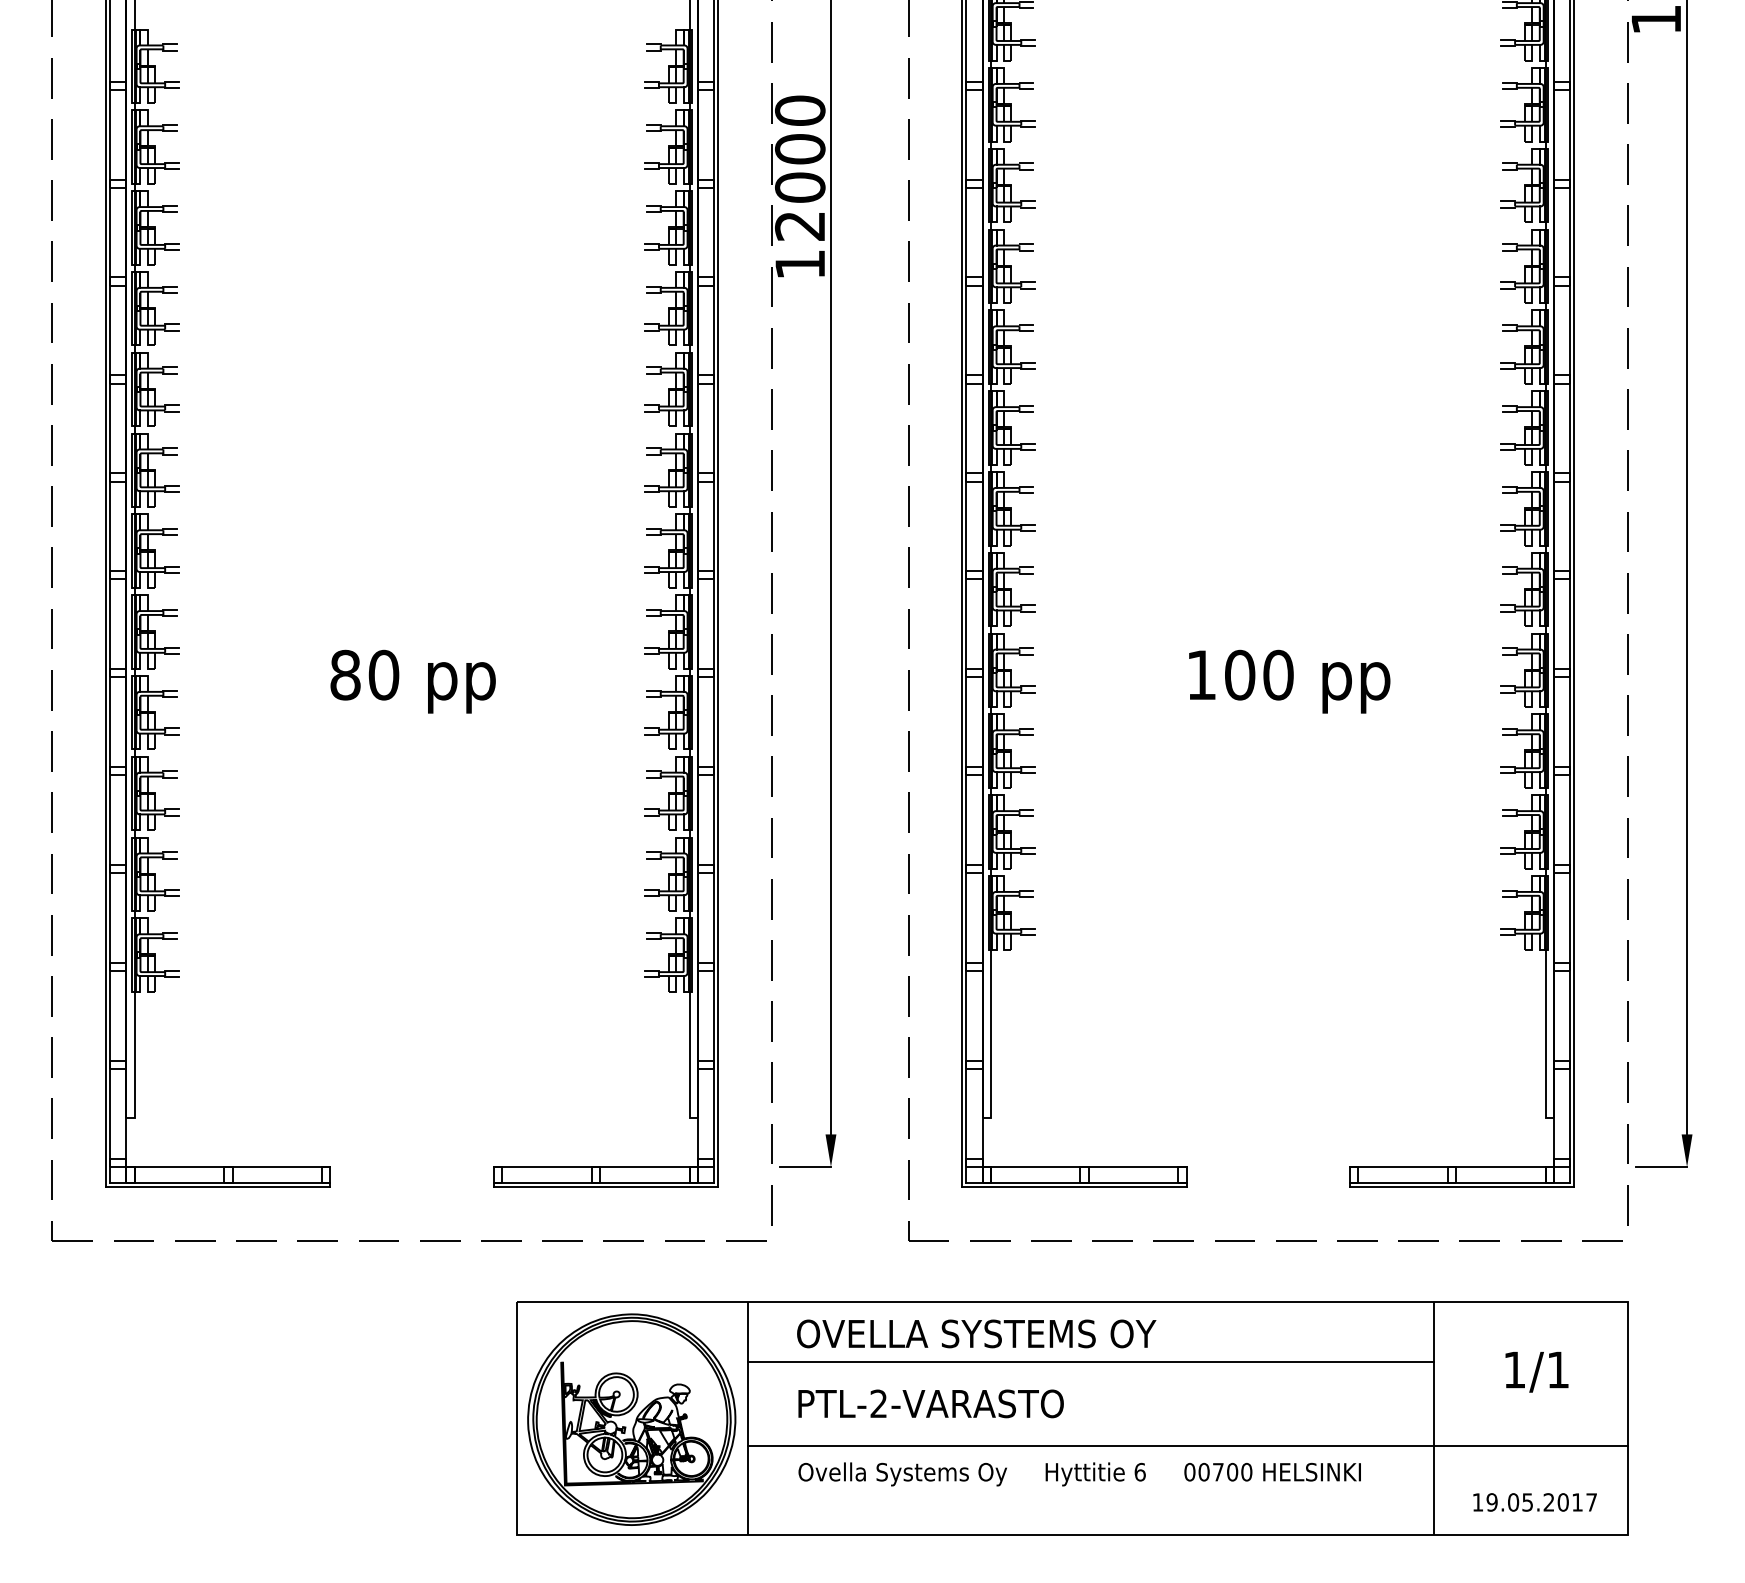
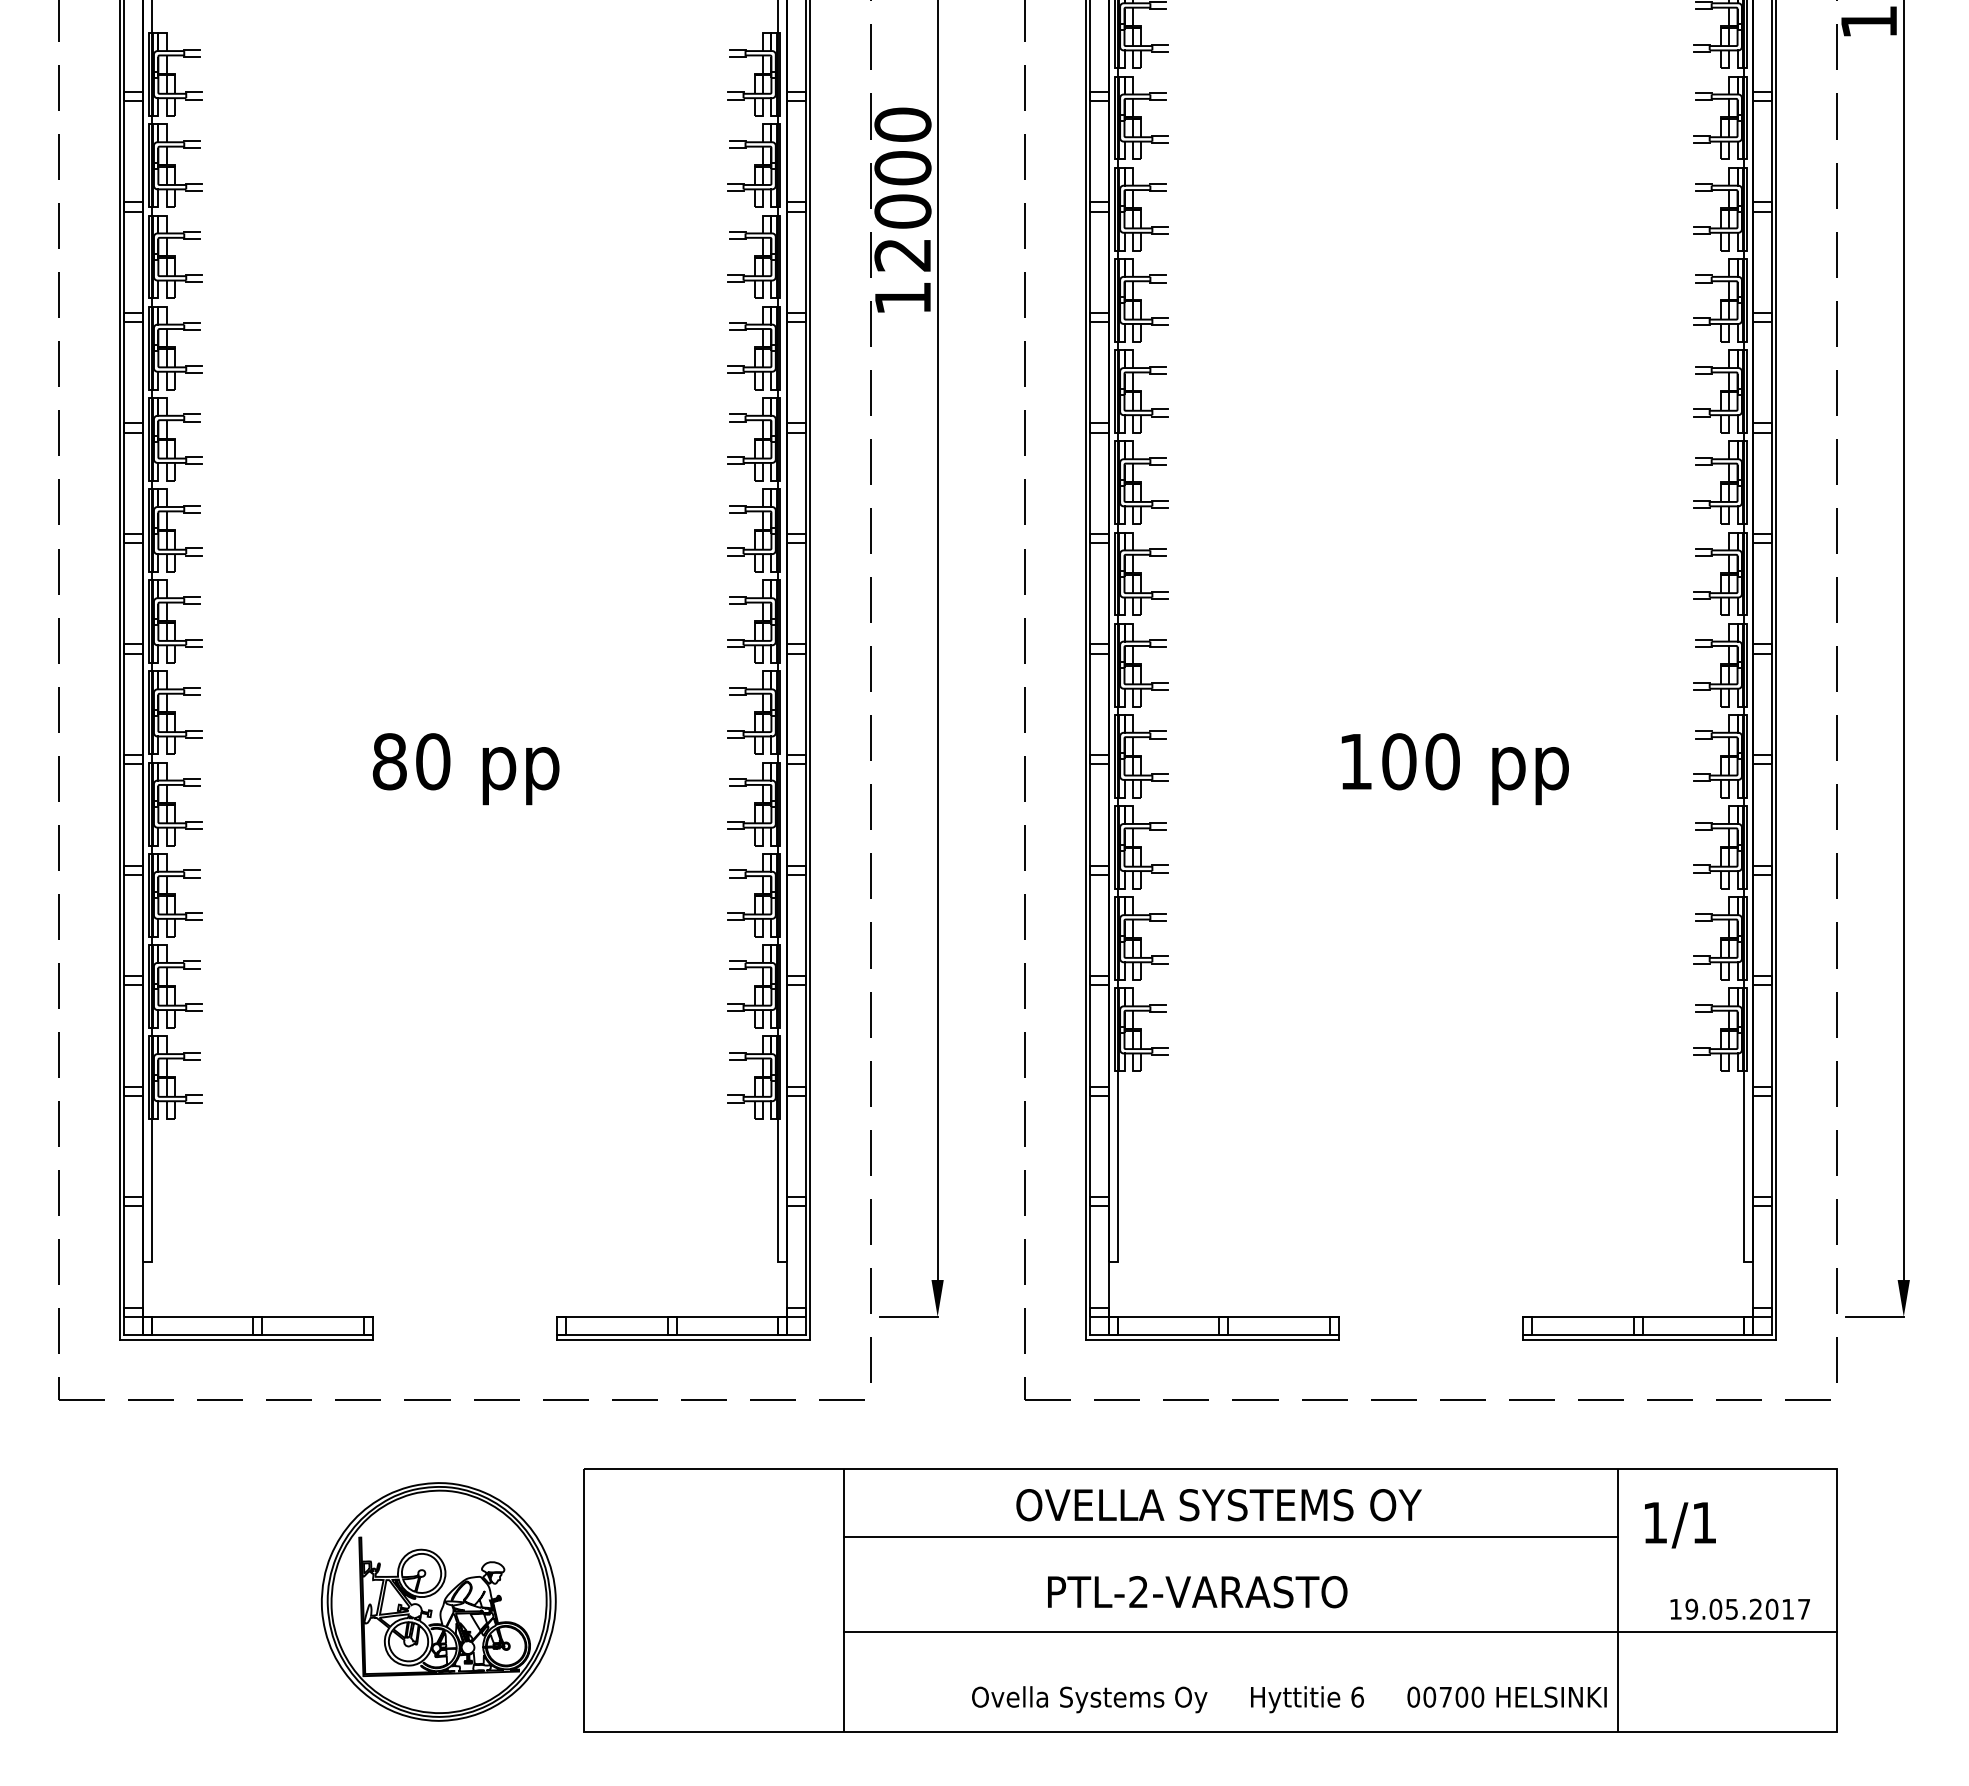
text: (976, 1334) -> (1218, 1505), moved
text: (1537, 1372) -> (1680, 1525), moved
text: (930, 1404) -> (1197, 1592), moved
part: (631, 1419) -> (438, 1601), moved
text: (1079, 1474) -> (1289, 1699), moved
text: (1534, 1501) -> (1739, 1608), moved

